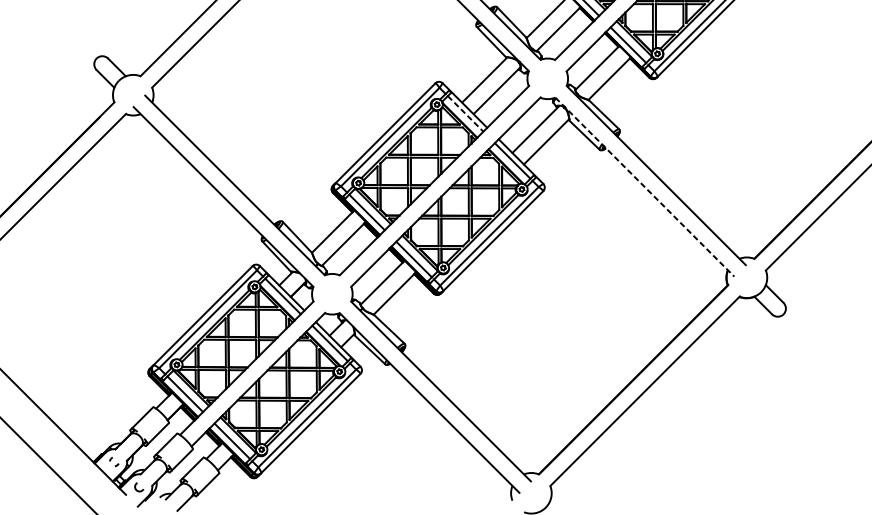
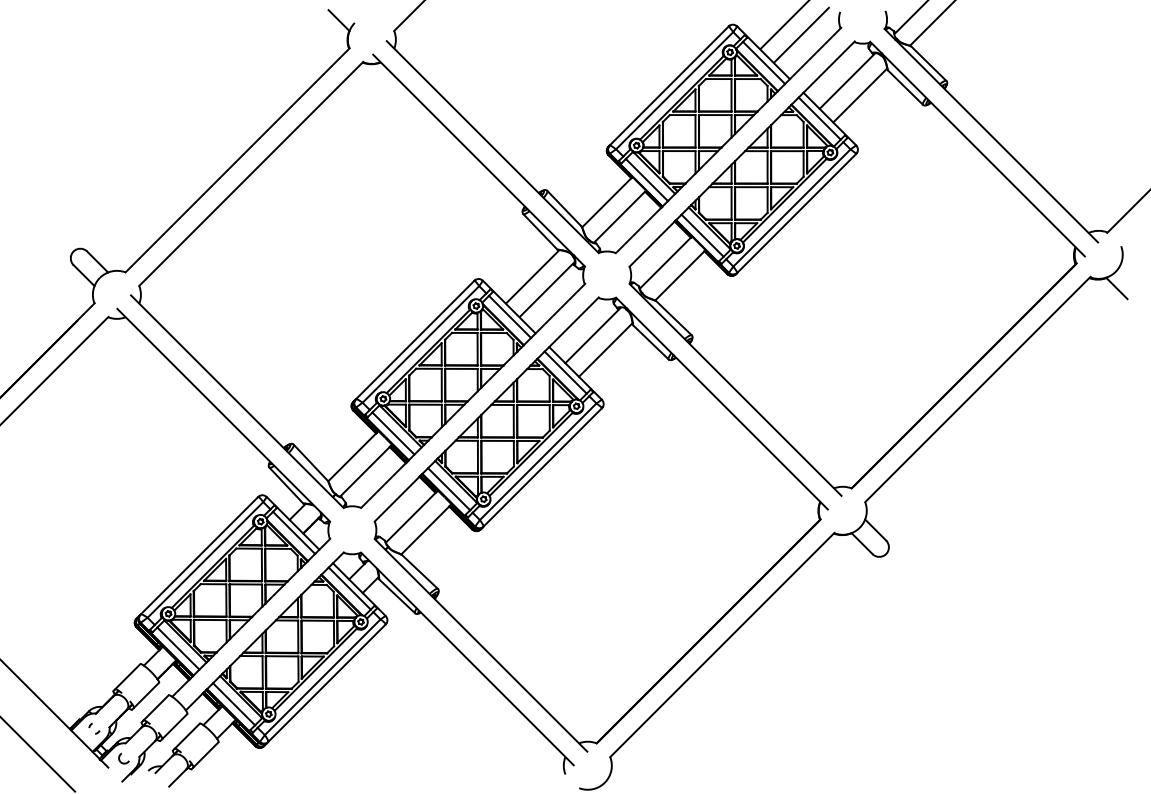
line: (466, 113) -> (510, 316), dashed -> solid
line: (645, 187) -> (722, 403), dashed -> solid

